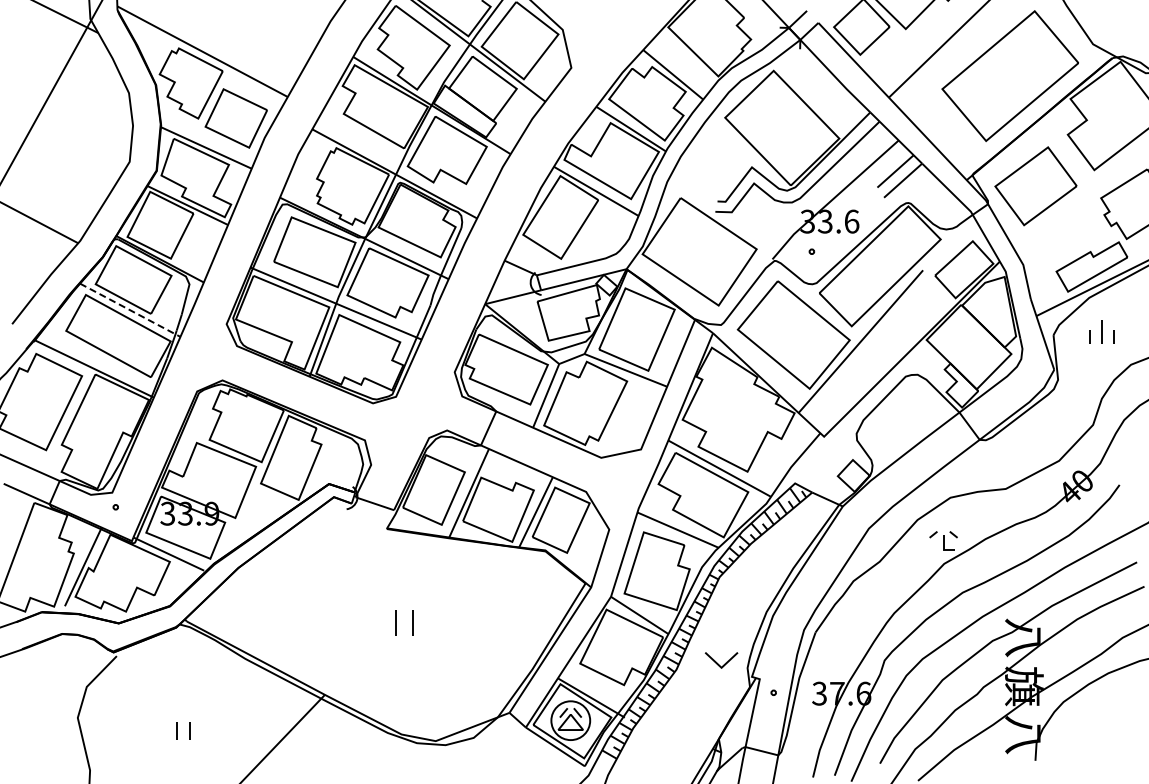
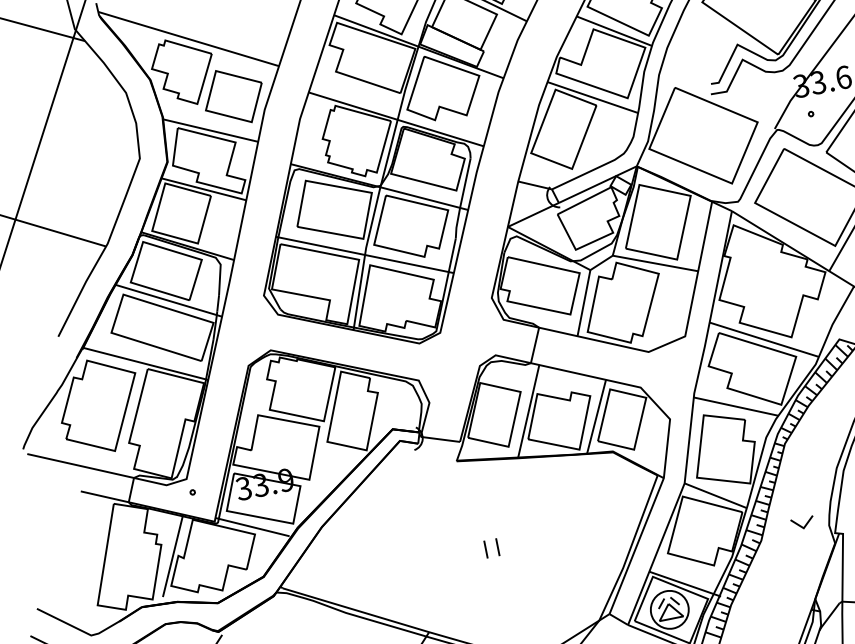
line: (130, 310) -> (169, 300), dashed -> solid
part: (404, 623) -> (491, 548), size x0.71
part: (721, 660) -> (802, 523), size x0.71

